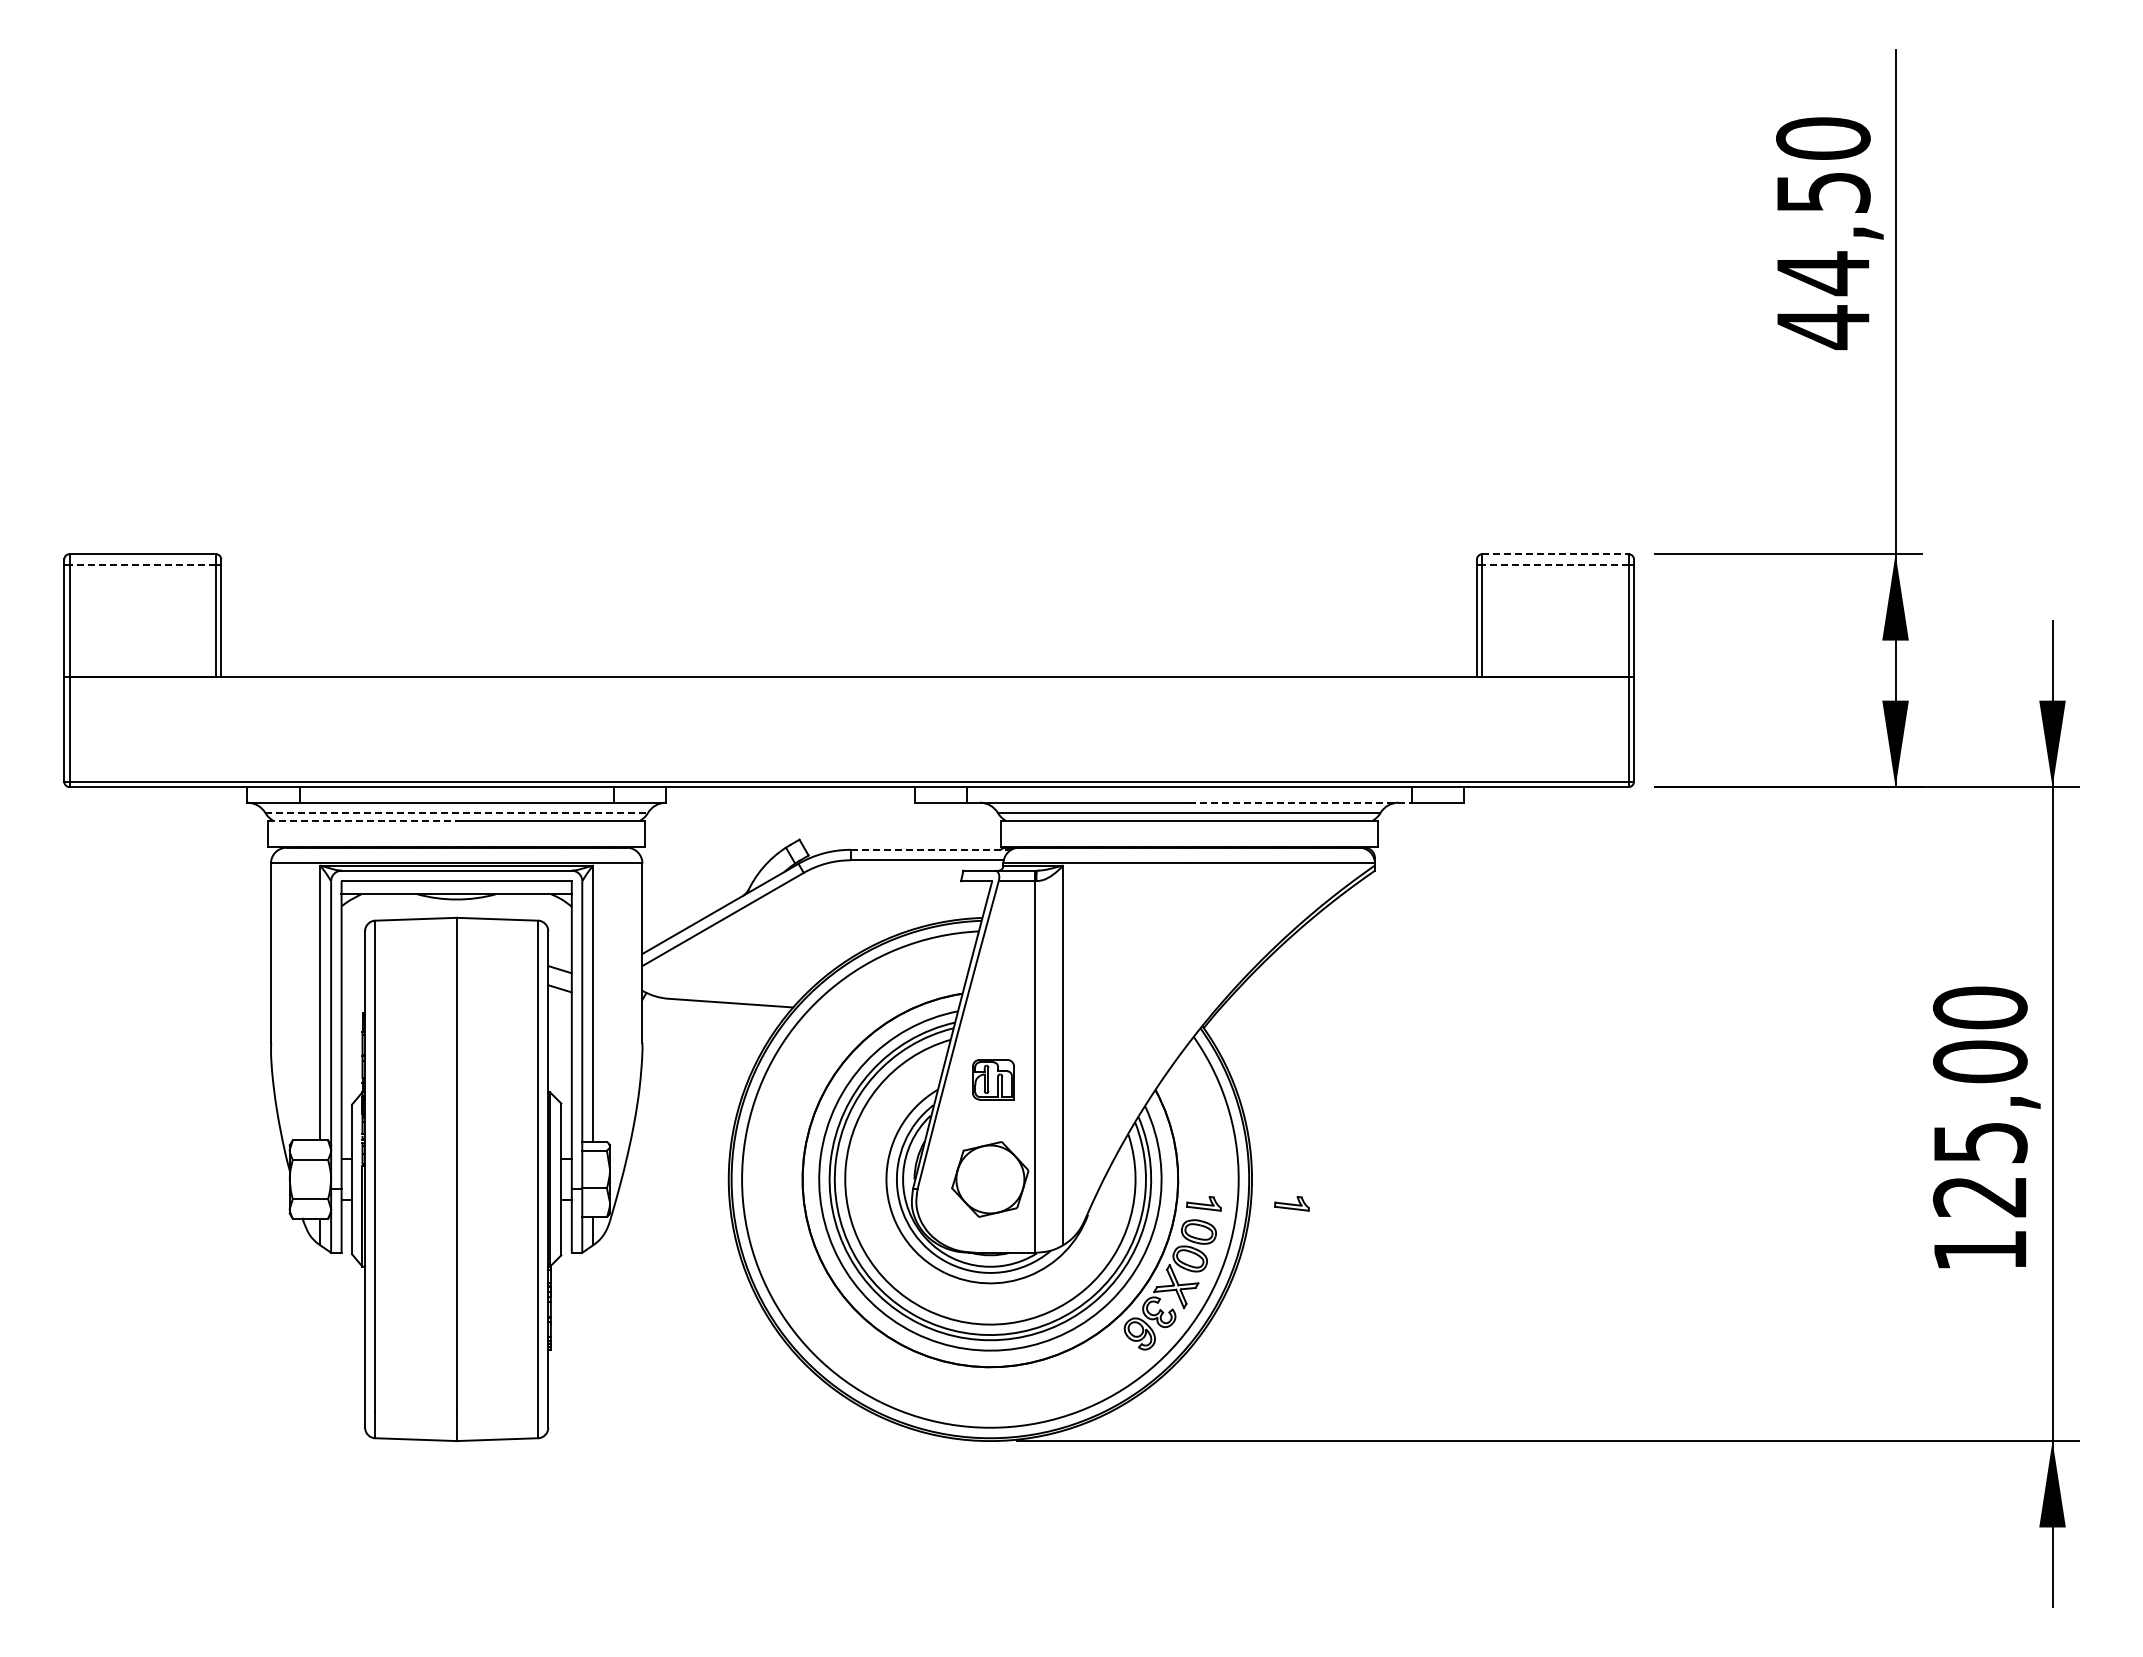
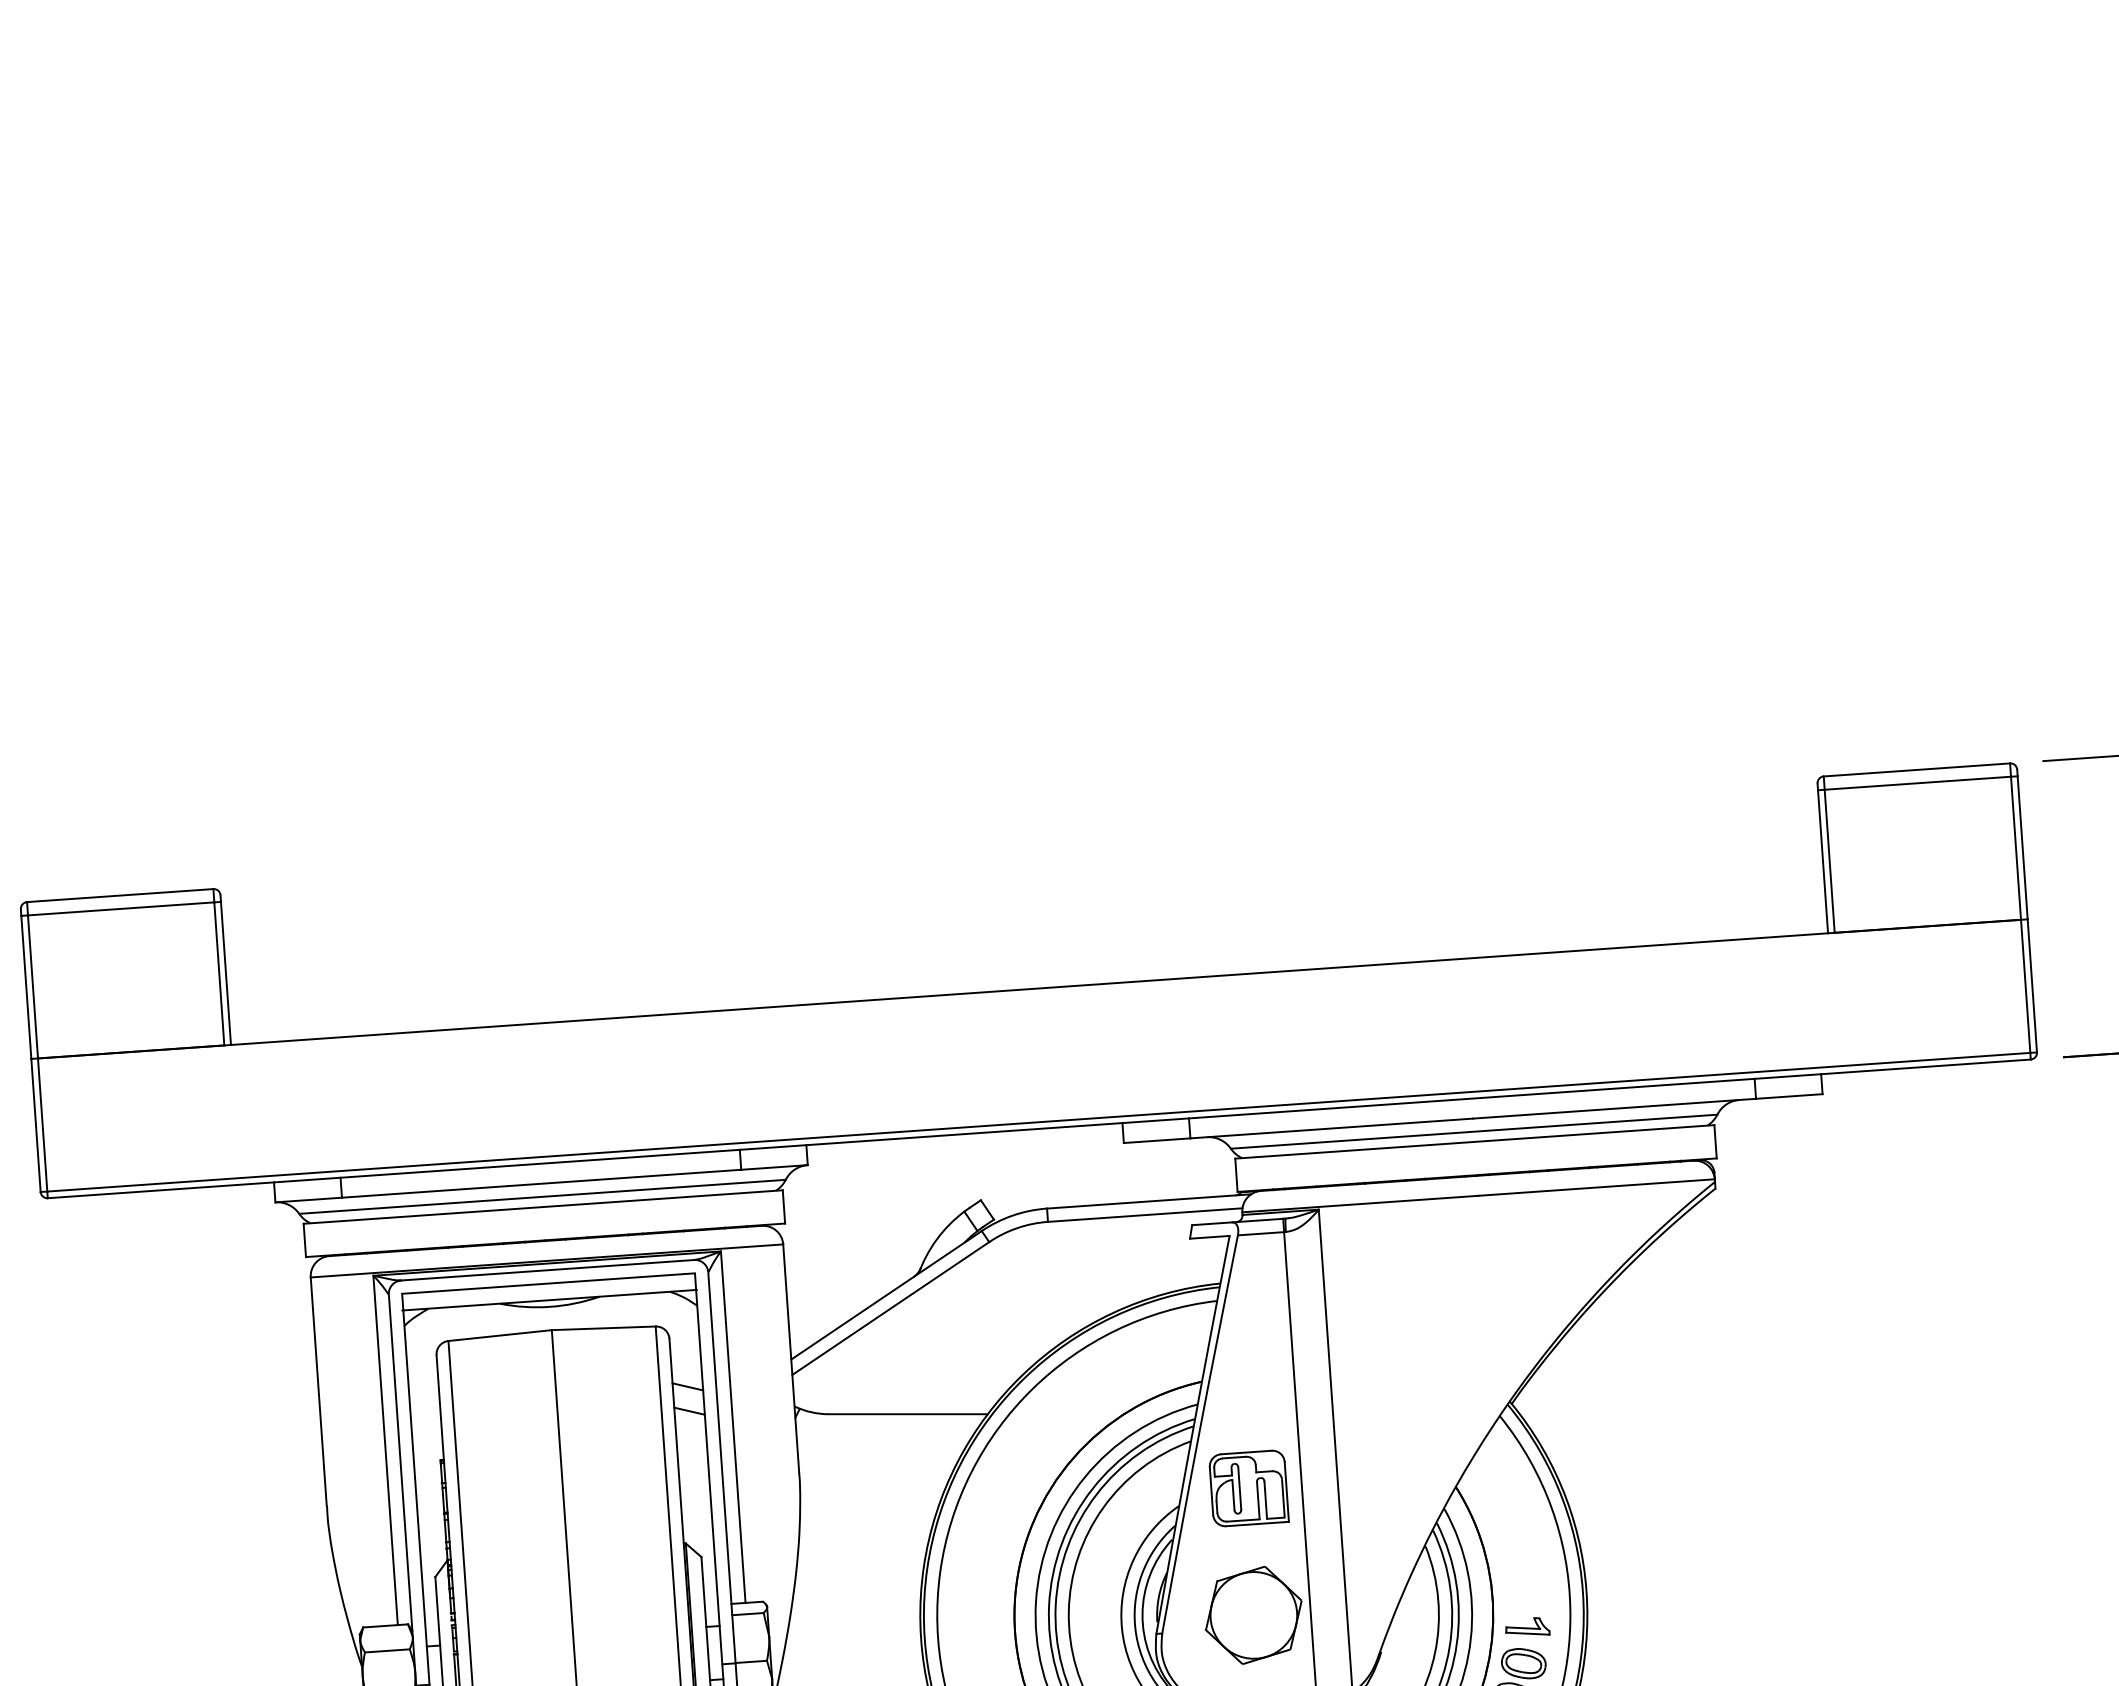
line: (1555, 554) -> (1916, 770), dashed -> solid
line: (142, 564) -> (120, 908), dashed -> solid
line: (1554, 564) -> (1916, 783), dashed -> solid
line: (1300, 802) -> (1614, 1108), dashed -> solid
line: (457, 813) -> (543, 1197), dashed -> solid
line: (363, 821) -> (424, 1215), dashed -> solid
line: (931, 849) -> (1149, 1200), dashed -> solid
part: (993, 1079) -> (1248, 1487), size x1.43
part: (1291, 1203) -> (1638, 1619), removed

